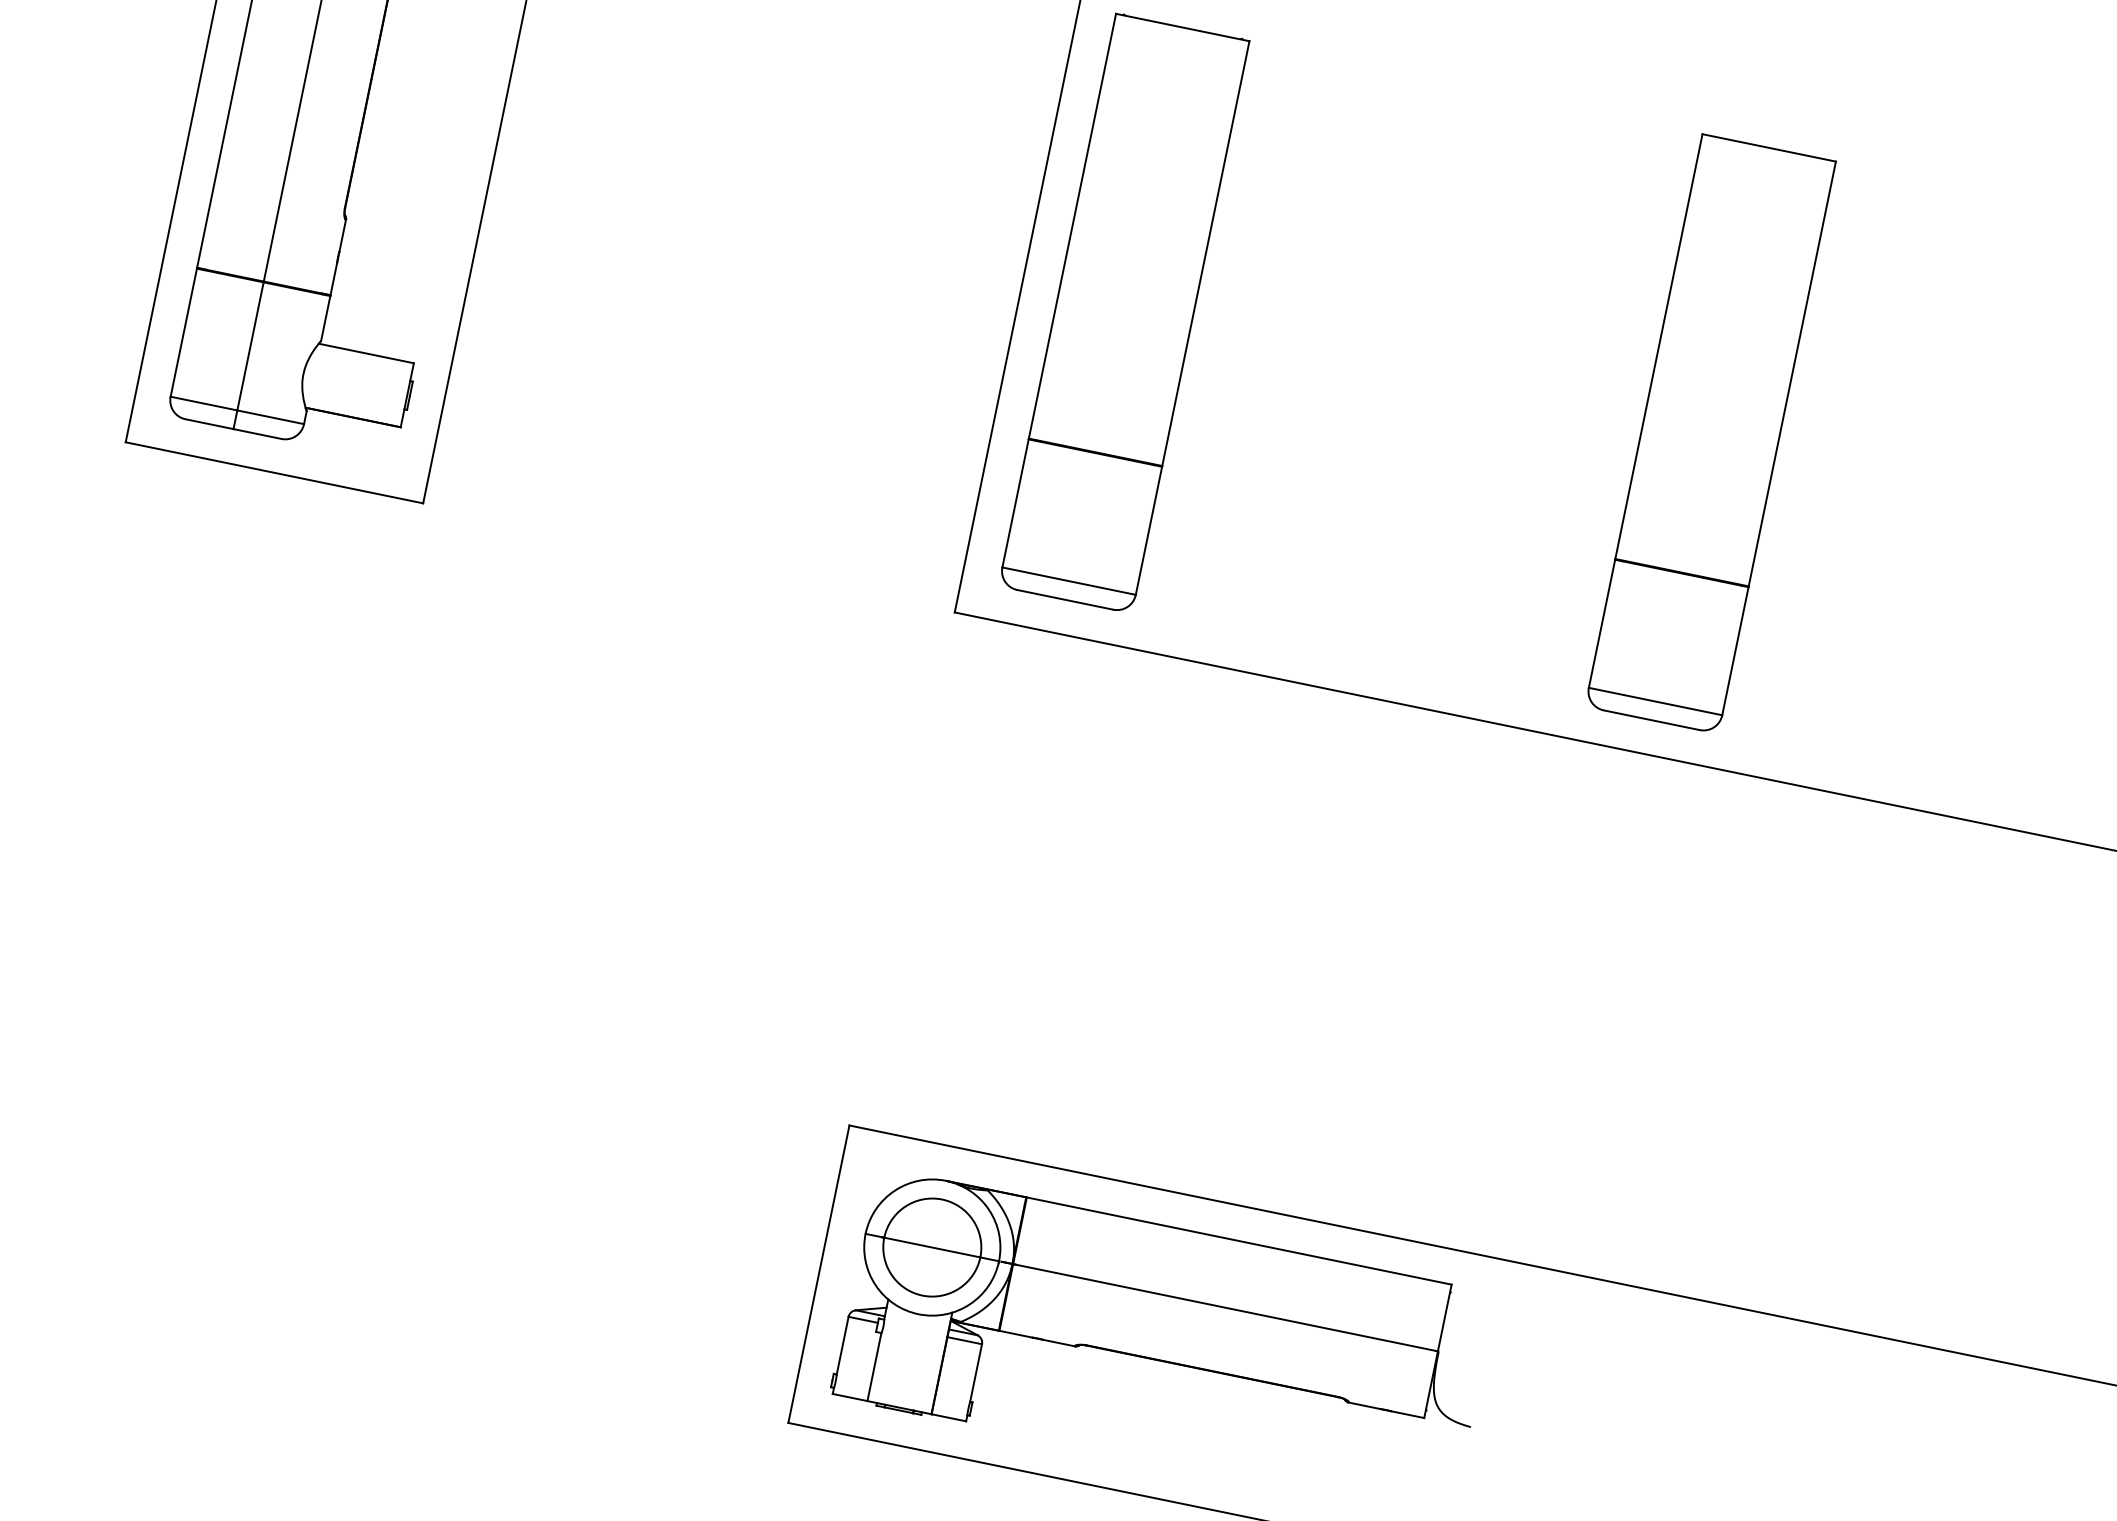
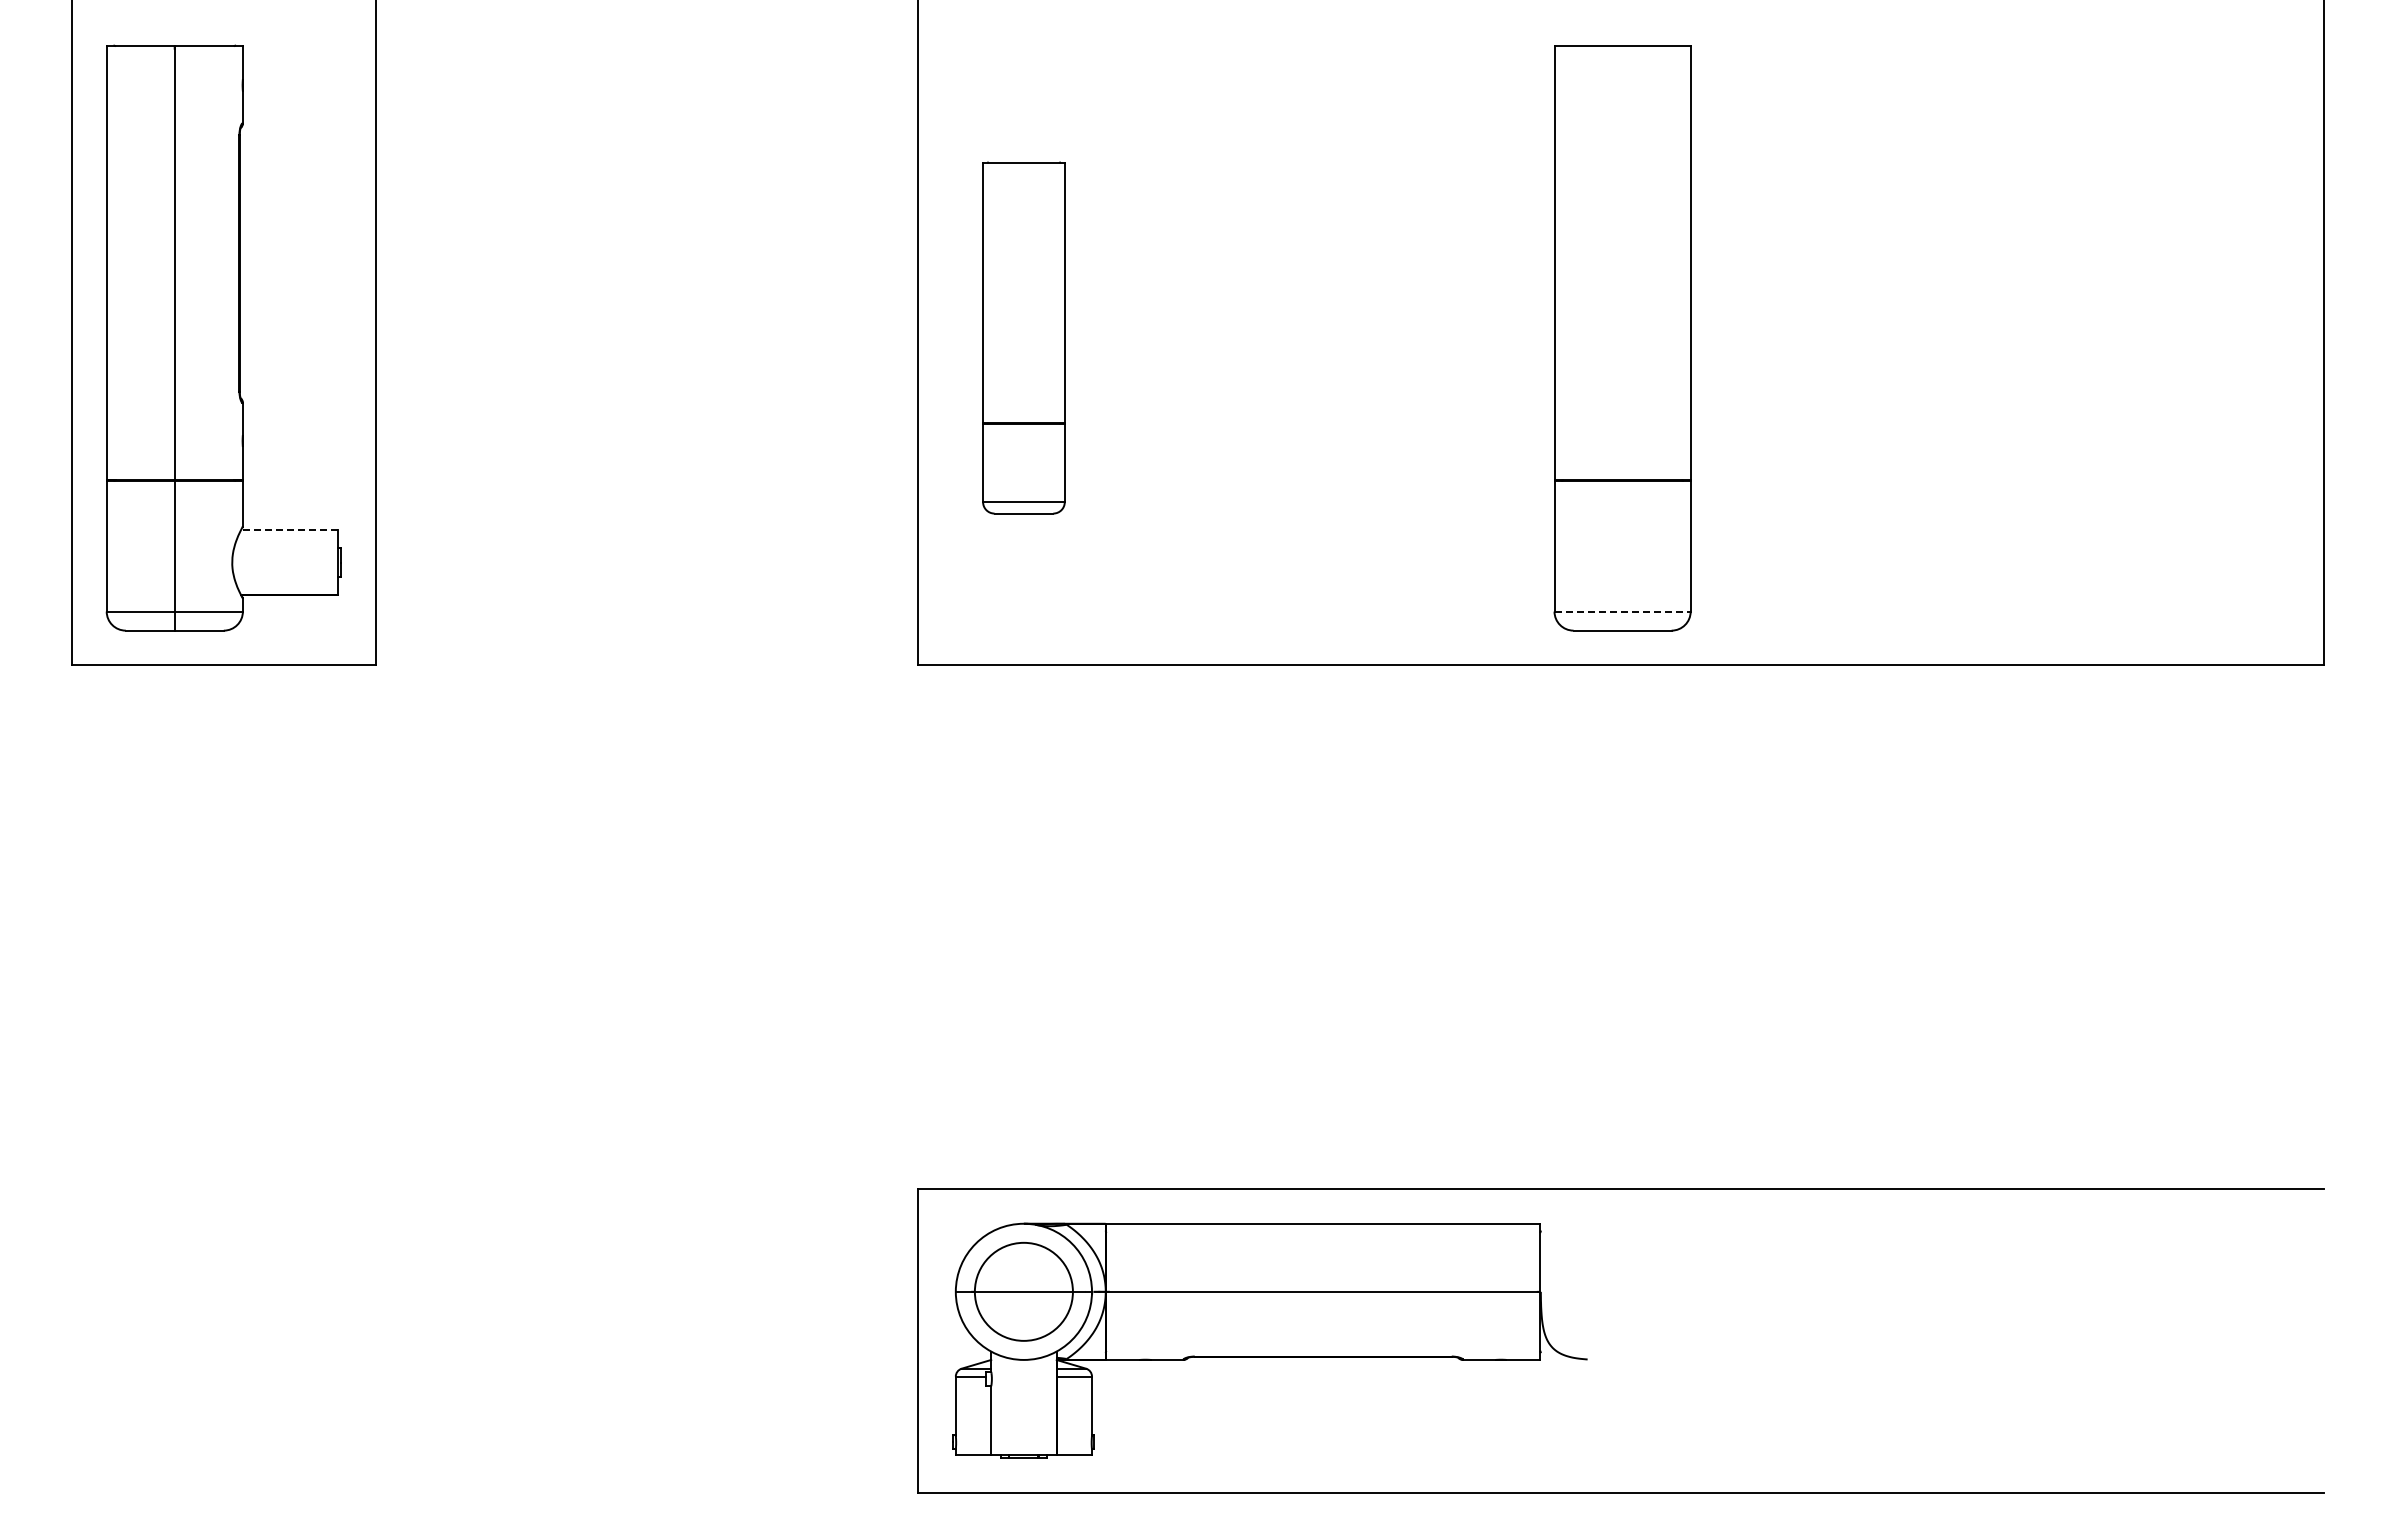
part: (1123, 312) -> (1023, 337), size x0.6
line: (366, 353) -> (289, 529), solid -> dashed
line: (1656, 701) -> (1623, 611), solid -> dashed

